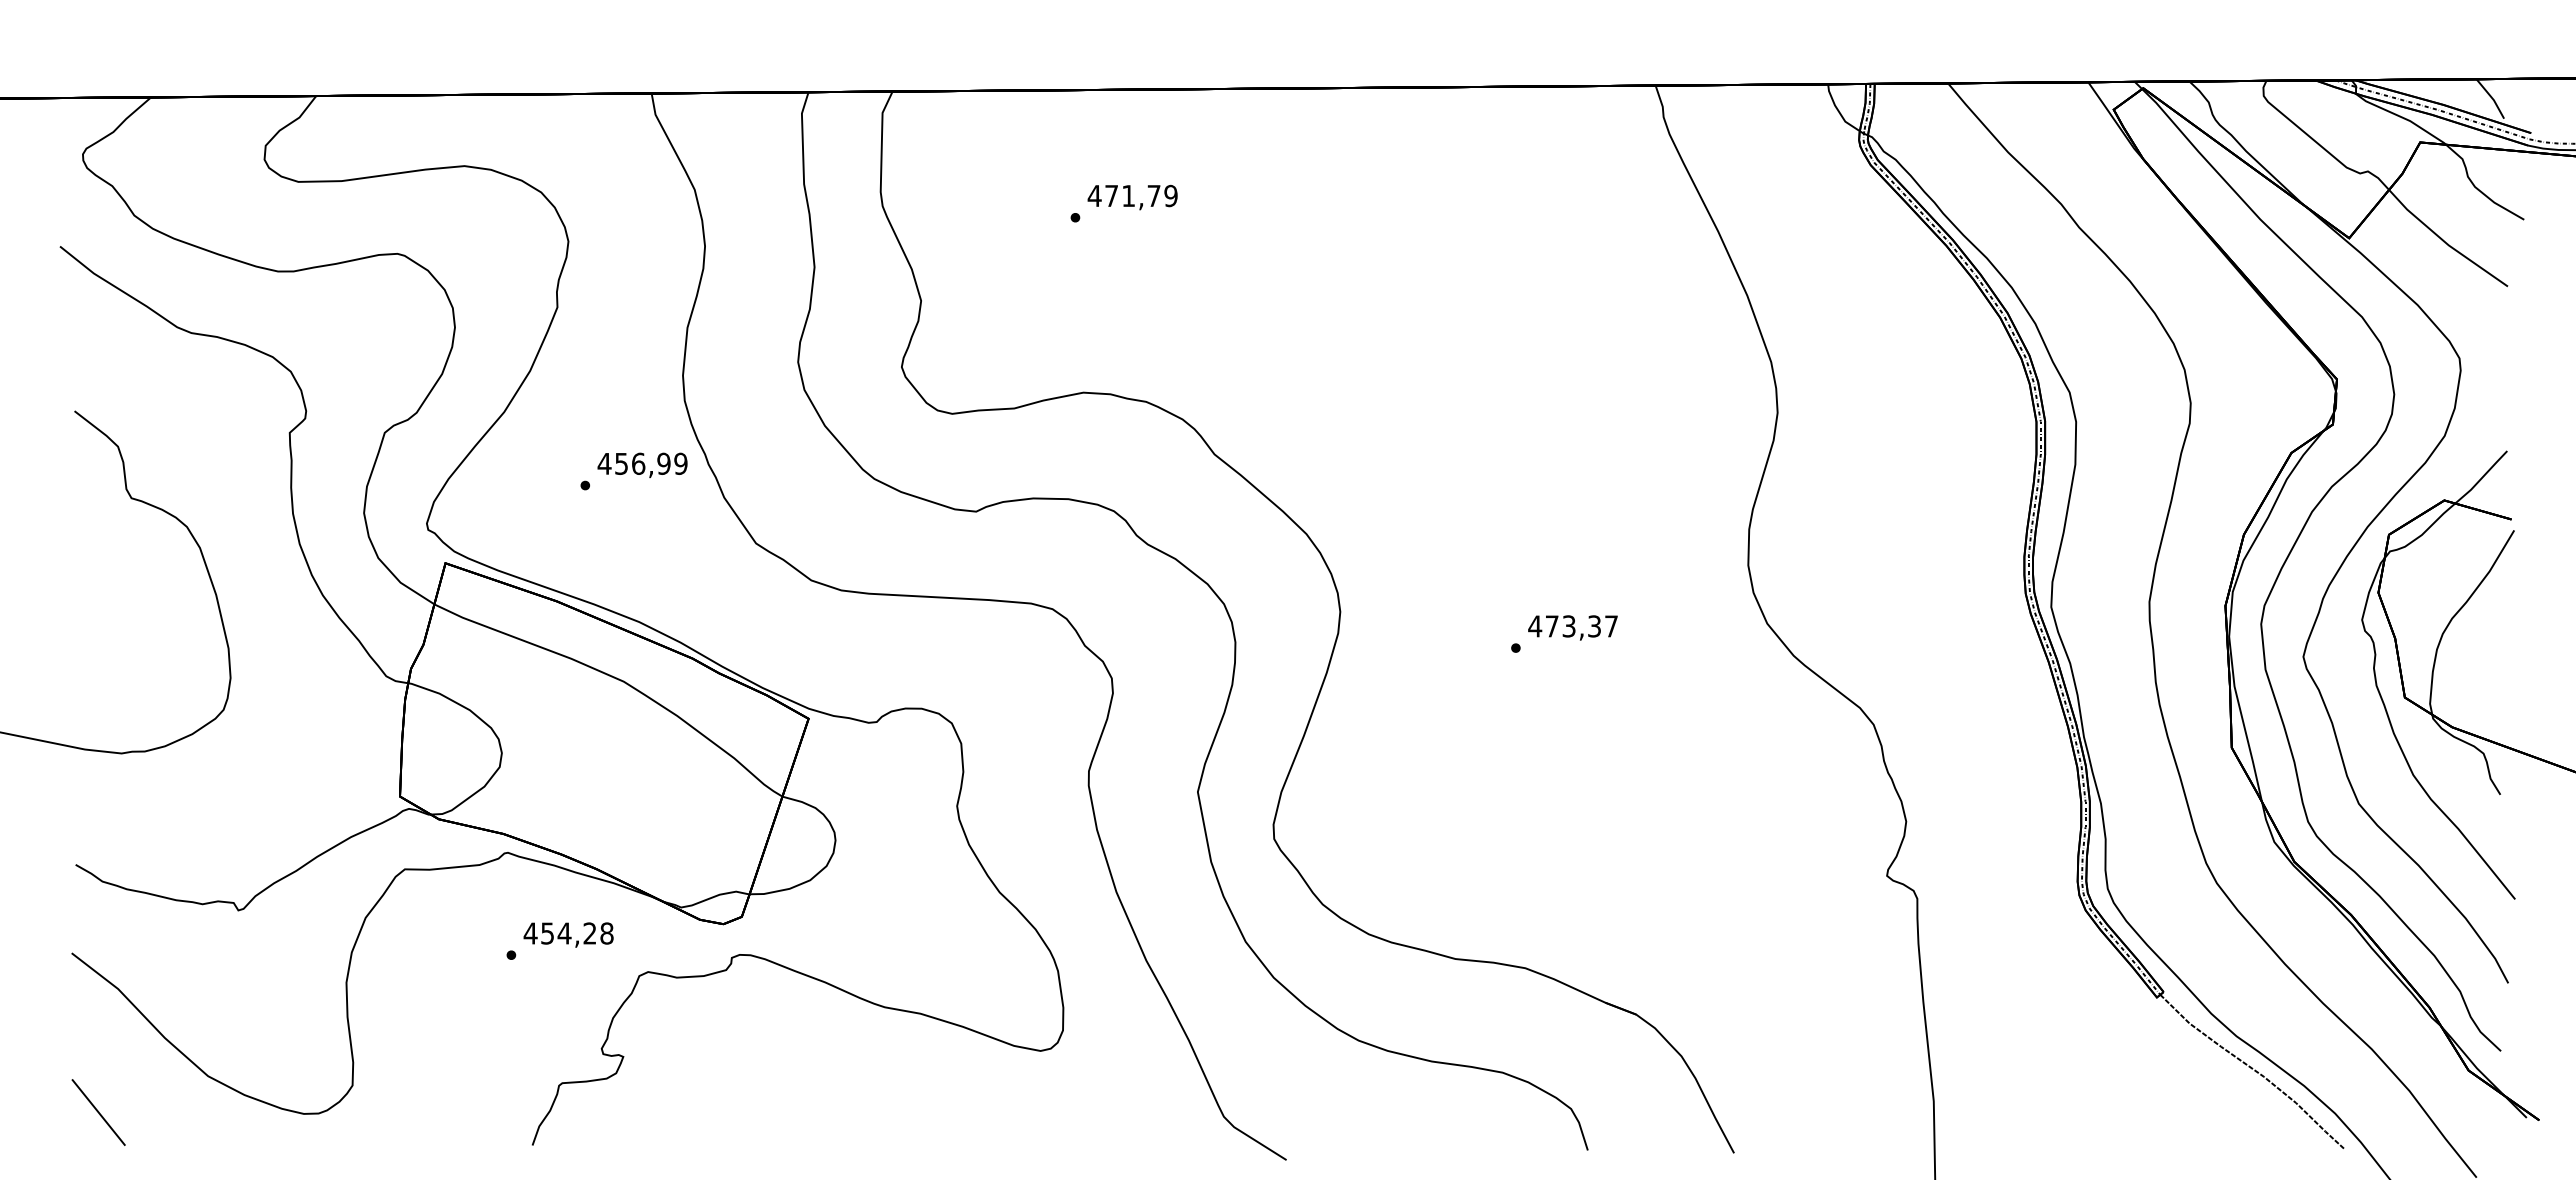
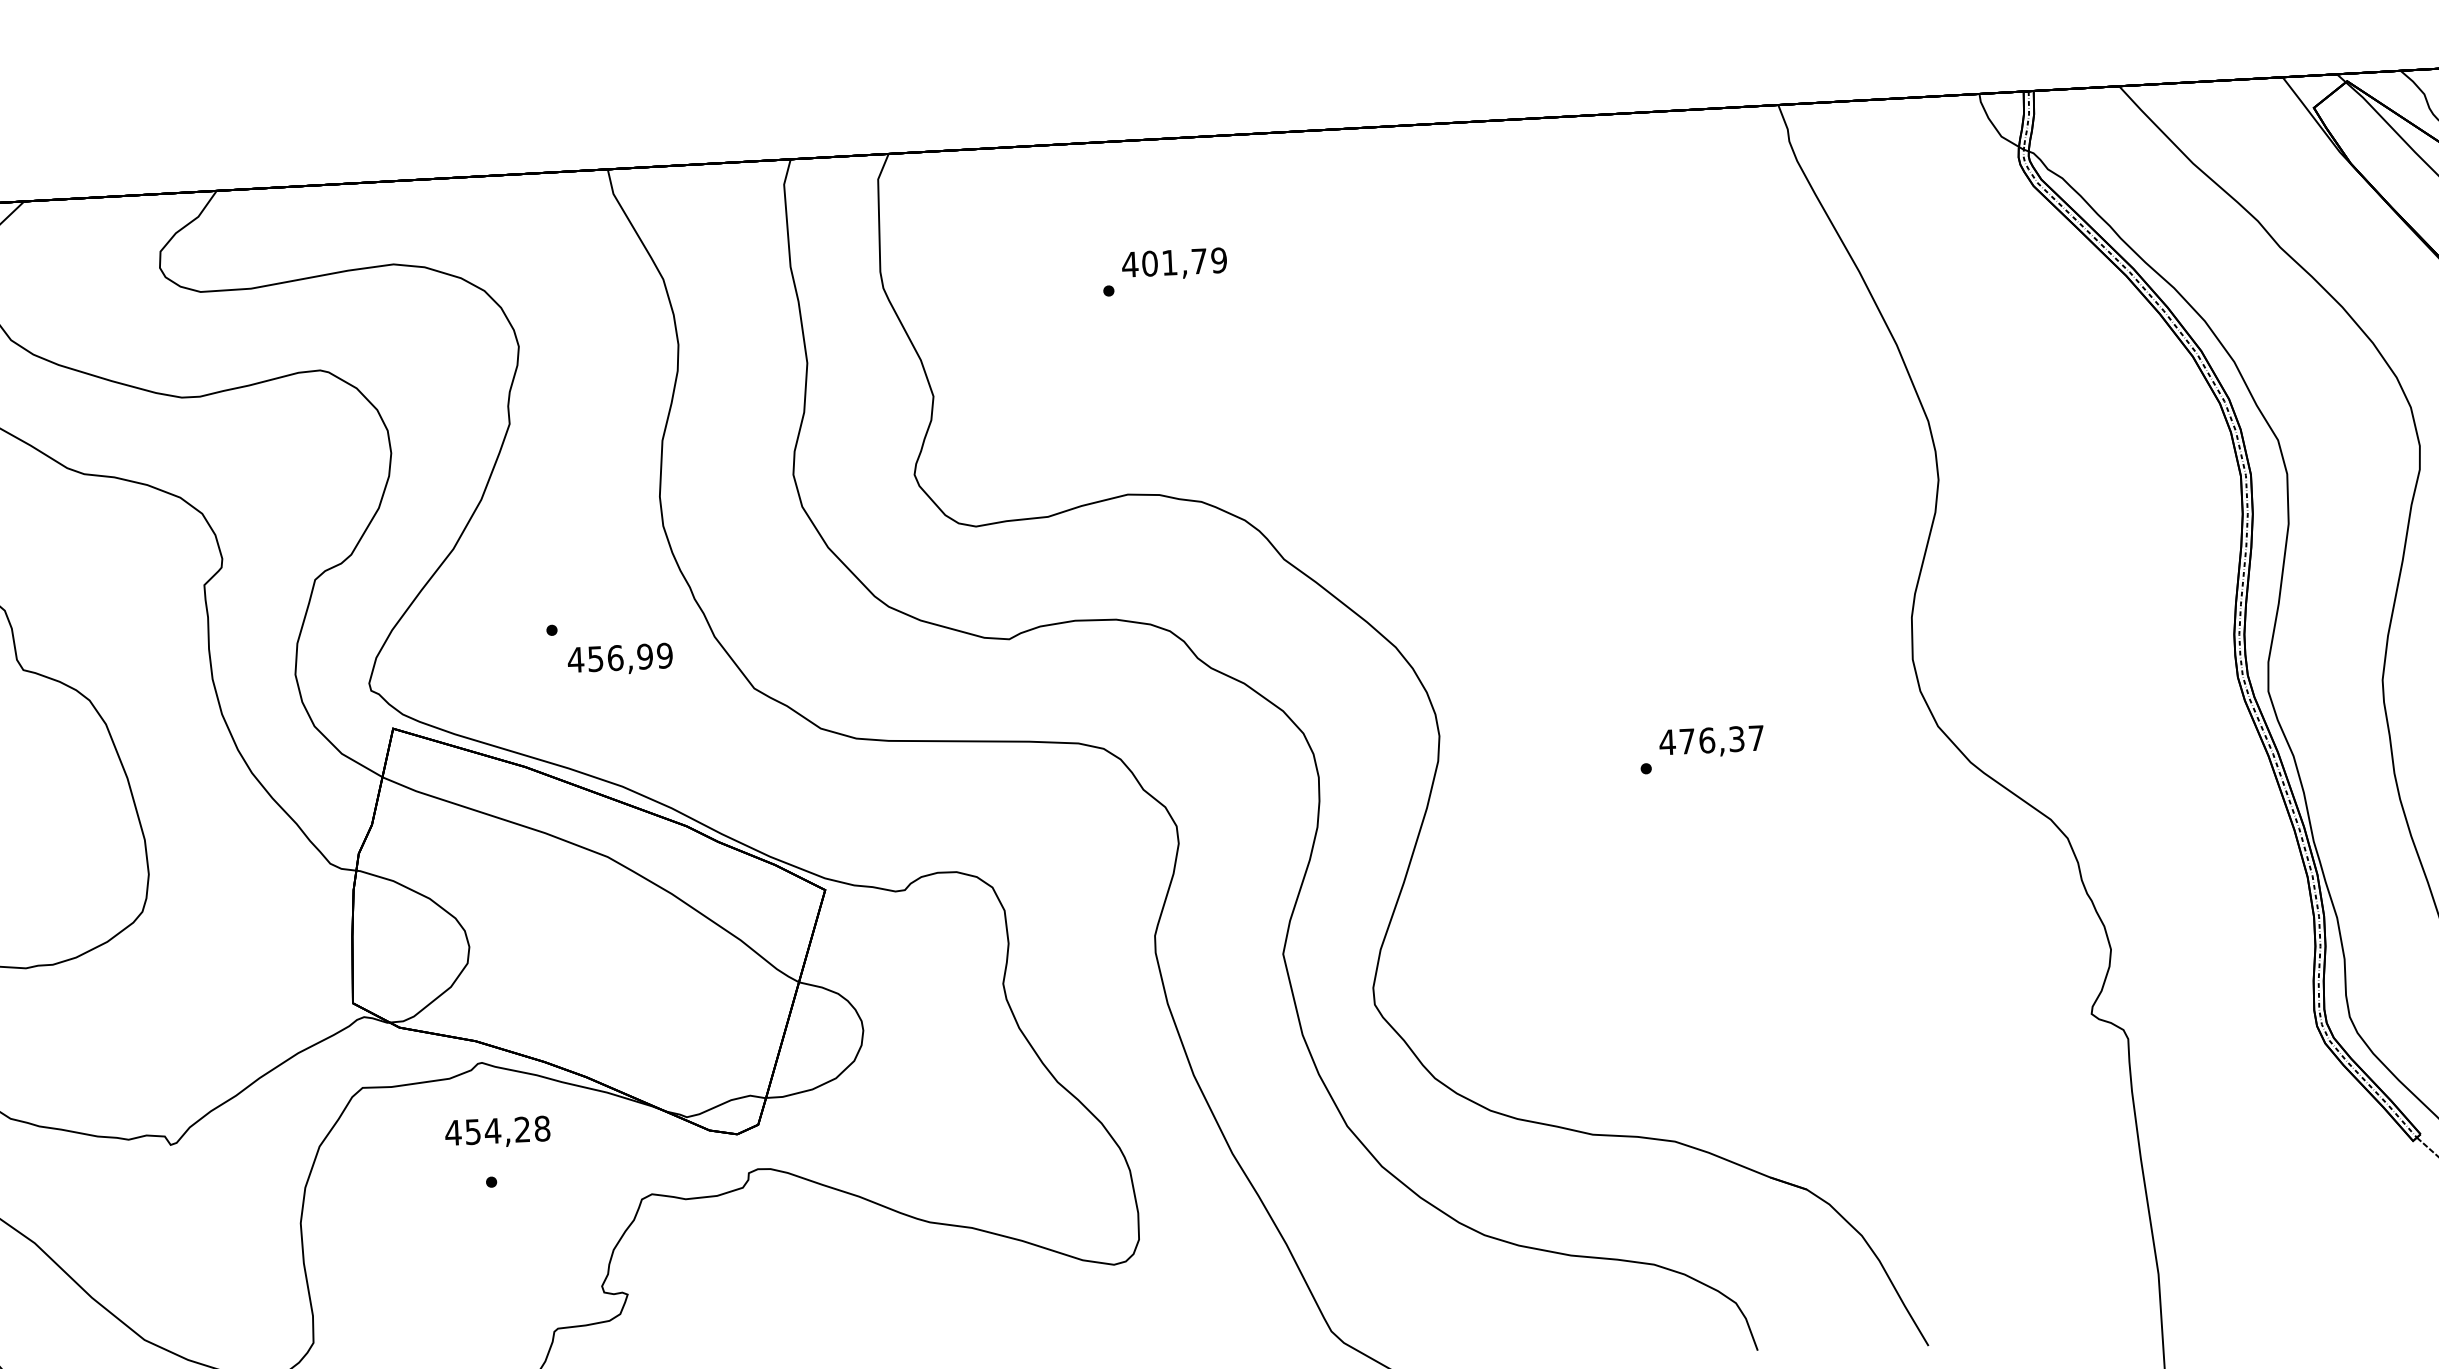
text: (1111, 195) -> (1149, 263), 471,79 -> 401,79
text: (642, 464) -> (620, 658), moved
text: (1568, 626) -> (1706, 740), 473,37 -> 476,37
text: (568, 934) -> (497, 1131), moved

